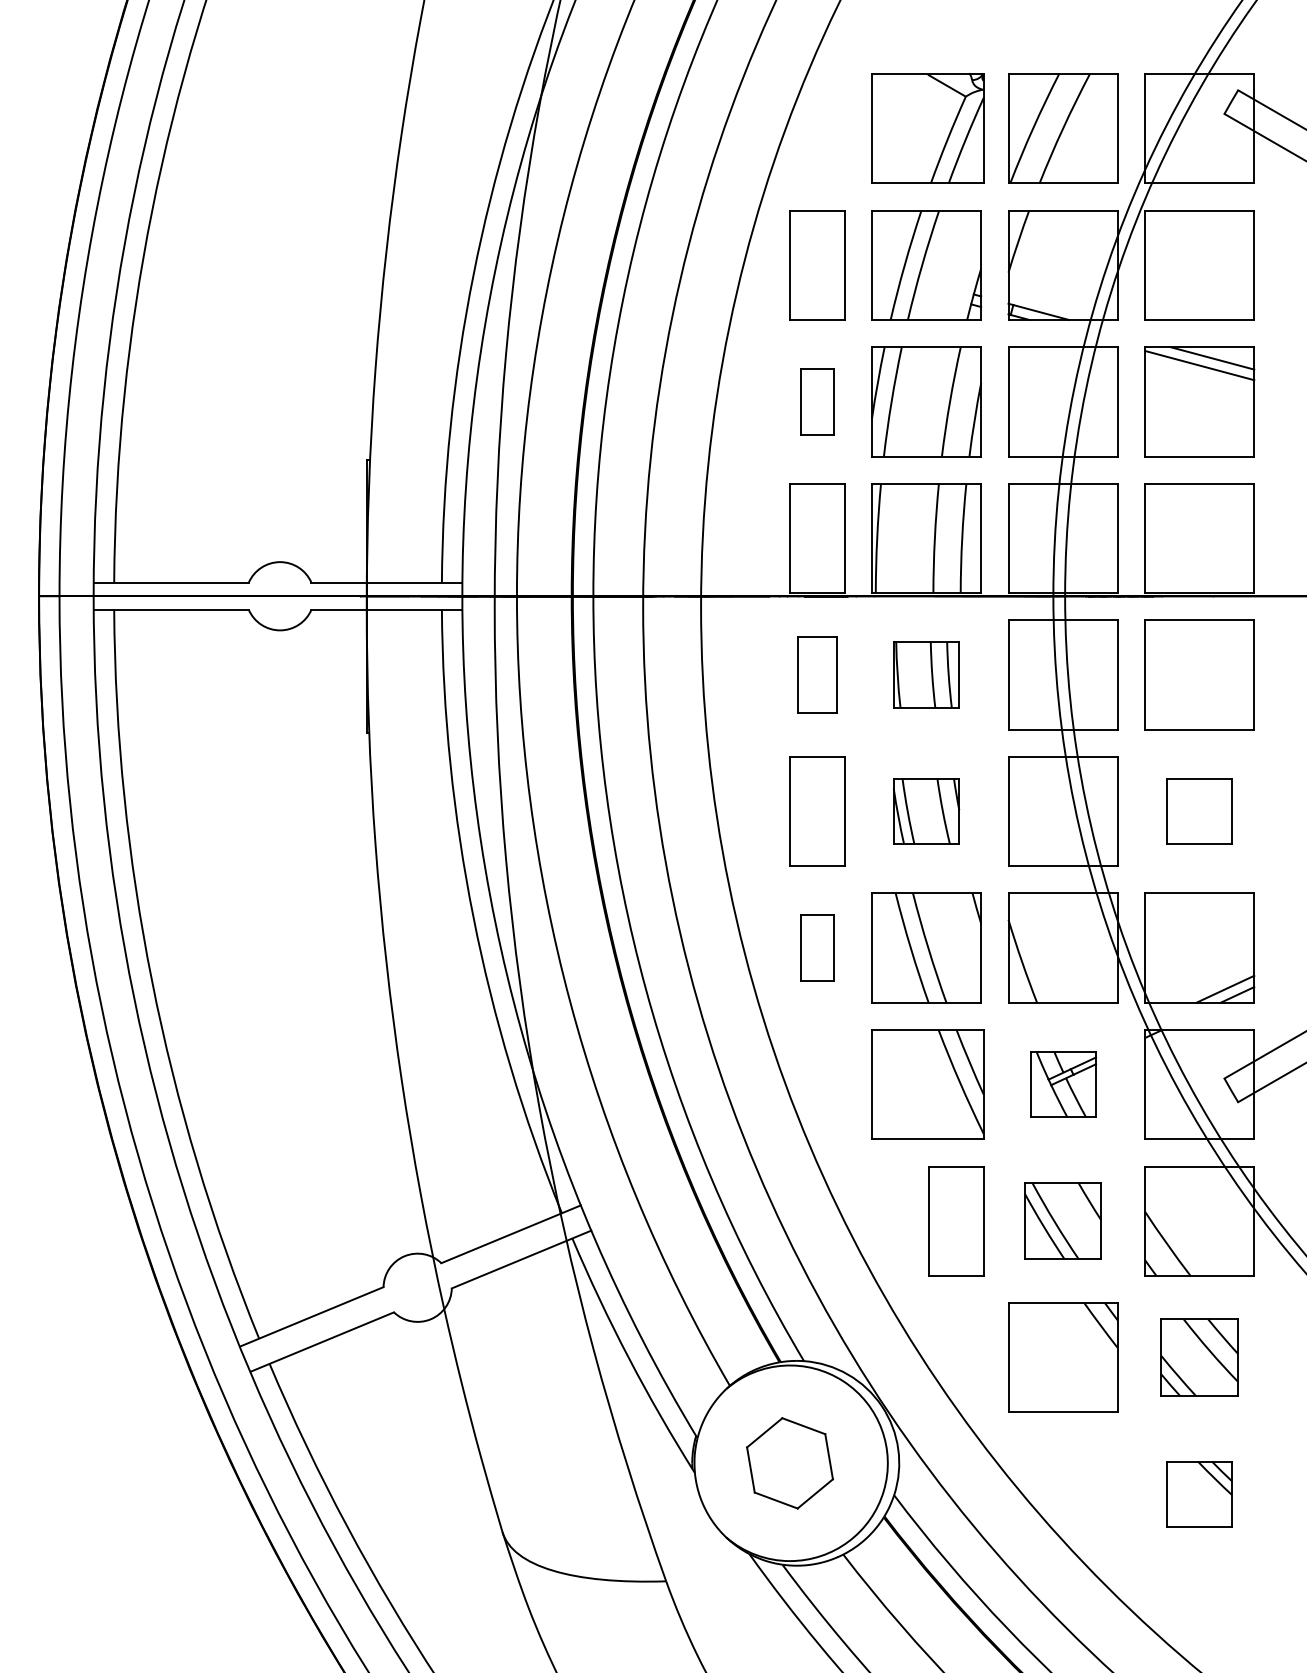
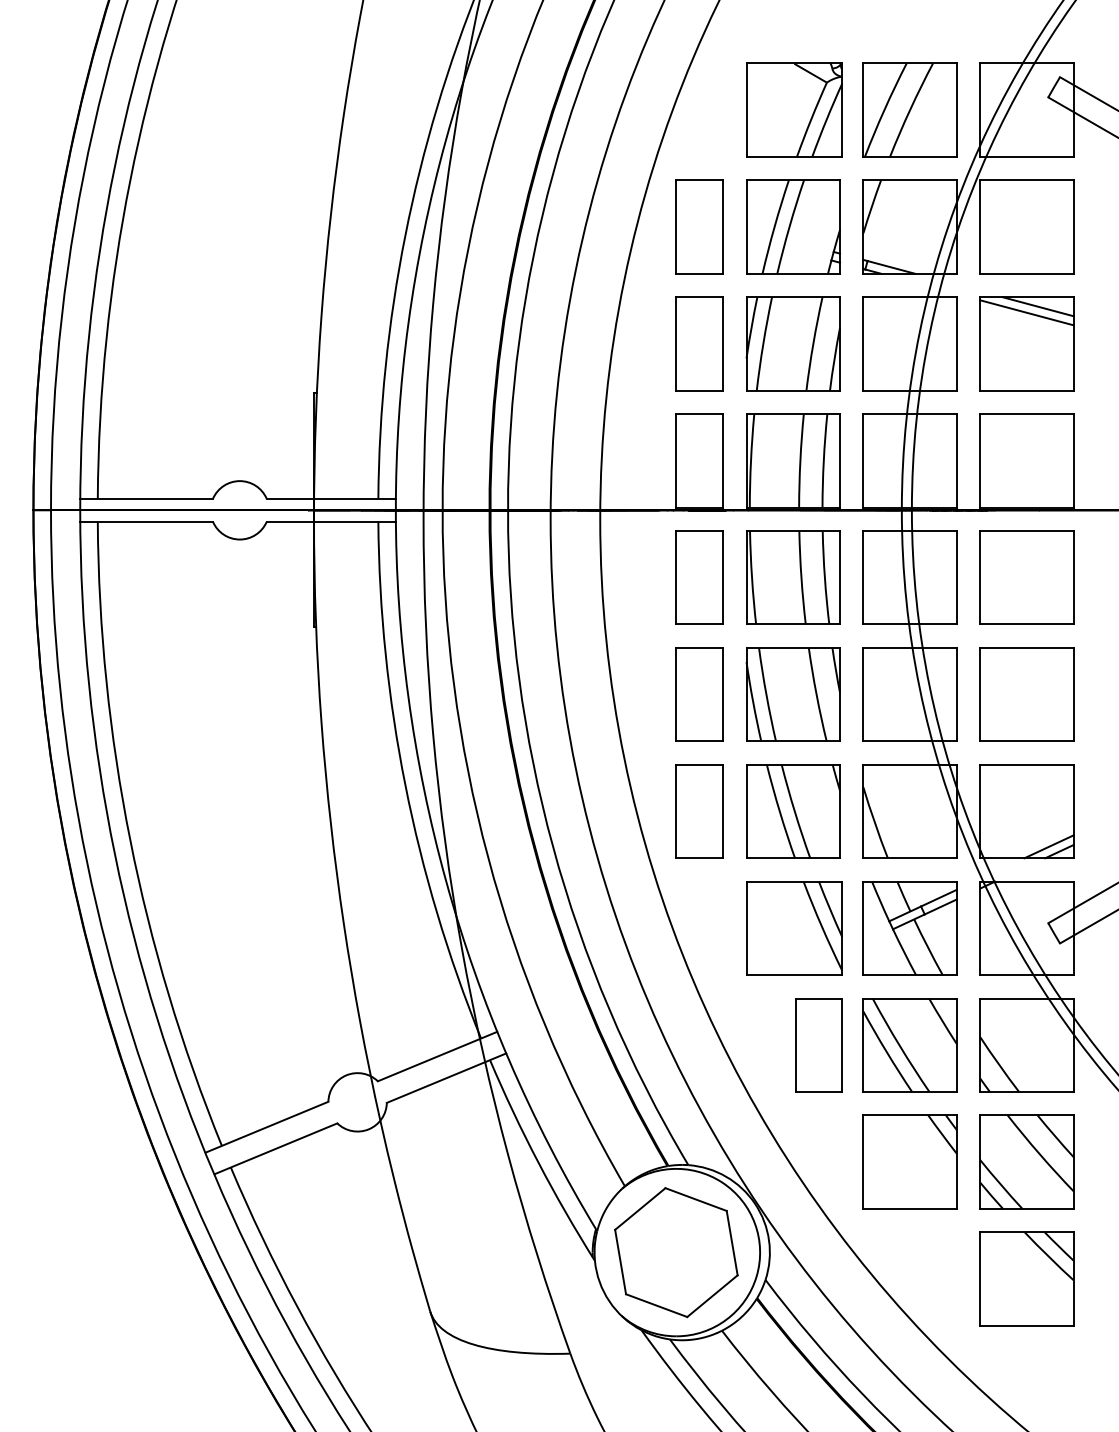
part: (817, 401) -> (699, 343), size x1.67
part: (817, 674) -> (699, 577), size x1.43
part: (926, 674) -> (793, 577), size x1.67
part: (926, 811) -> (793, 694), size x1.67
part: (1199, 811) -> (1026, 694), size x1.67
part: (817, 947) -> (699, 811), size x1.67
part: (1063, 1084) -> (910, 928), size x1.67
part: (1062, 1221) -> (909, 1045), size x1.43
part: (1199, 1357) -> (1026, 1162), size x1.43
part: (789, 1463) -> (675, 1252), size x1.67
part: (1199, 1494) -> (1026, 1279), size x1.67

